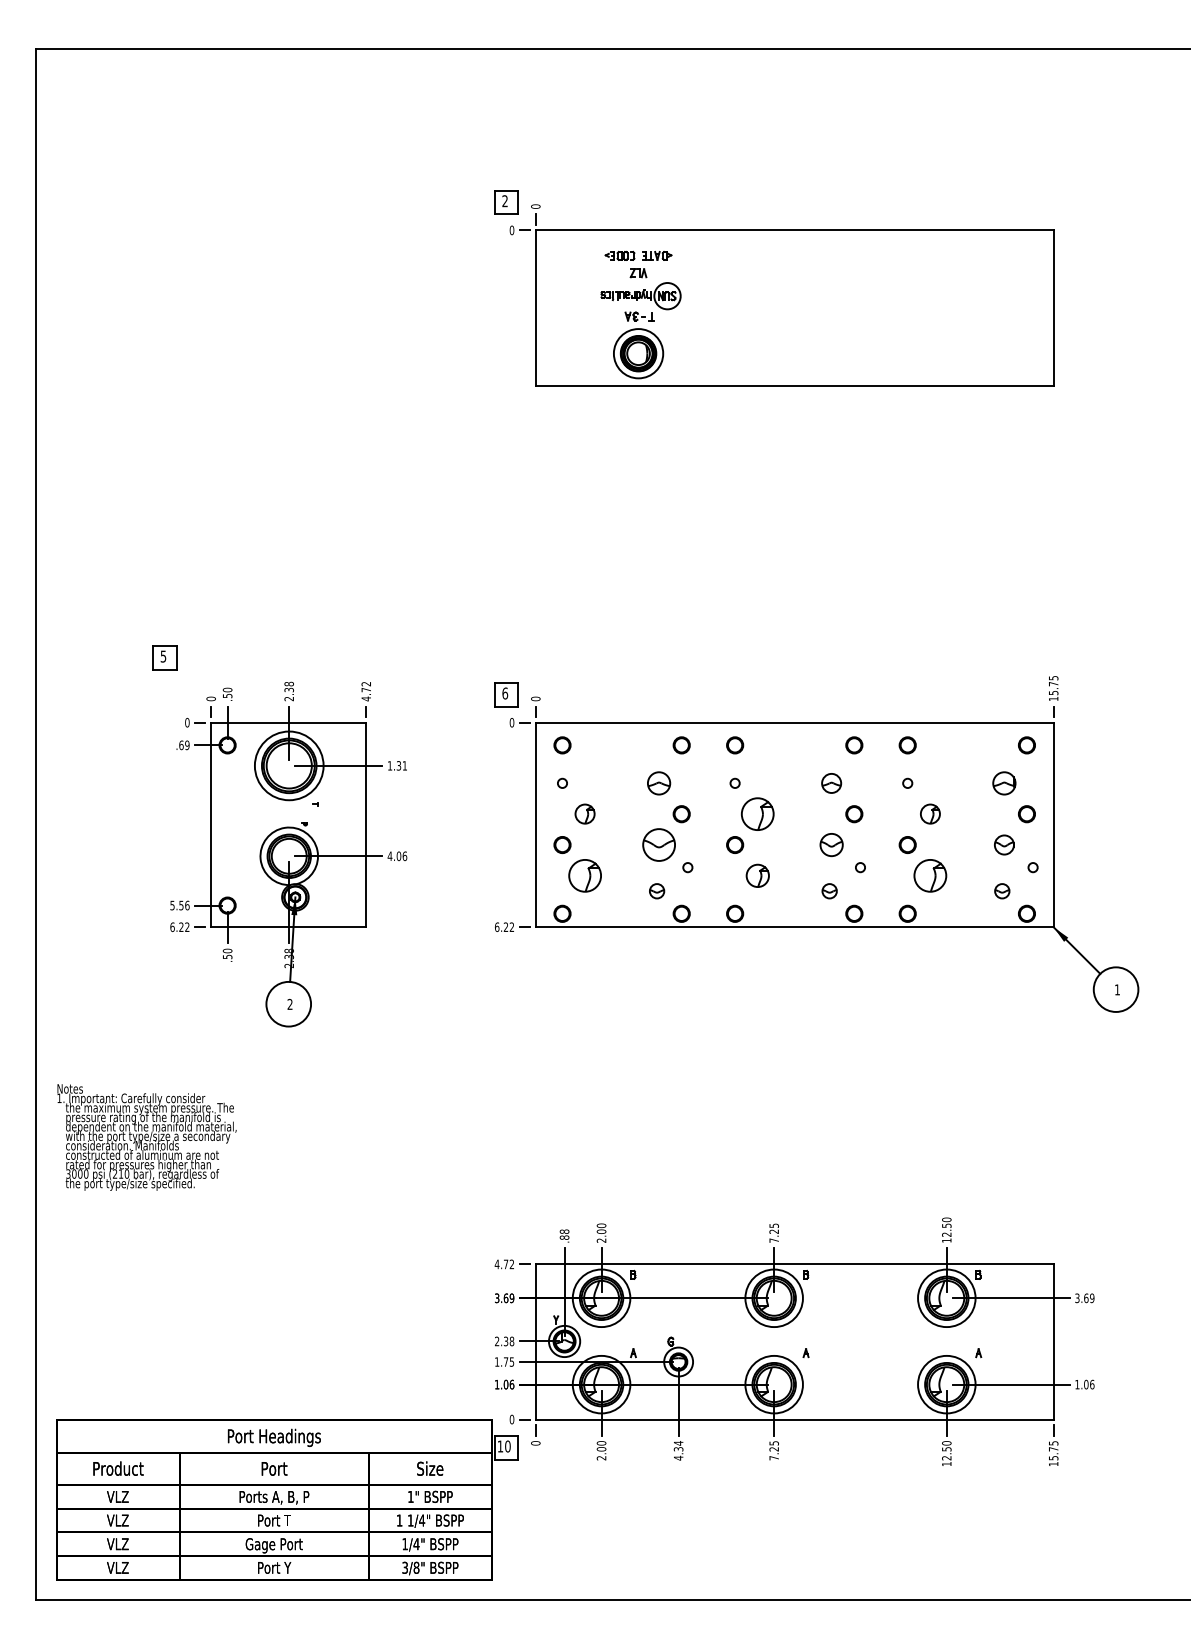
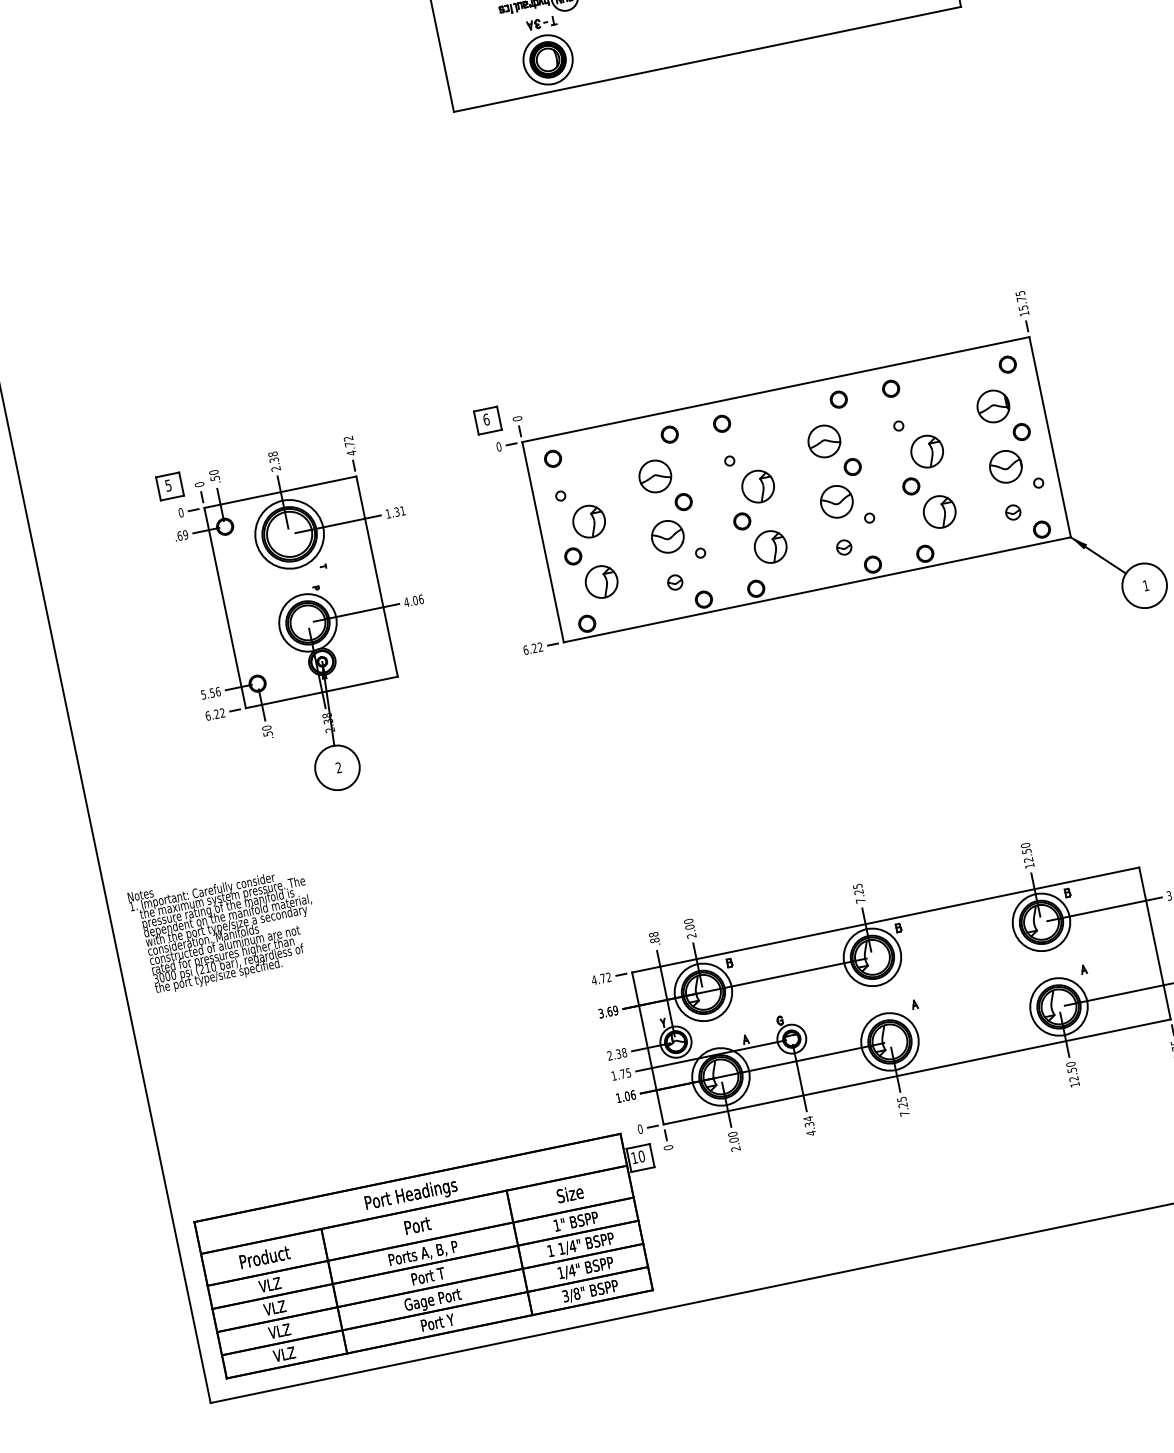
part: (164, 657) -> (169, 486), moved
part: (658, 783) -> (654, 476), size x1.43
part: (831, 783) -> (824, 441), size x1.67
part: (1004, 783) -> (993, 406), size x1.43
part: (584, 813) -> (588, 521), size x1.67
part: (930, 813) -> (927, 450), size x1.67
part: (831, 844) -> (836, 501), size x1.43
part: (1004, 844) -> (1005, 466), size x1.67
part: (757, 875) -> (770, 546), size x1.43

